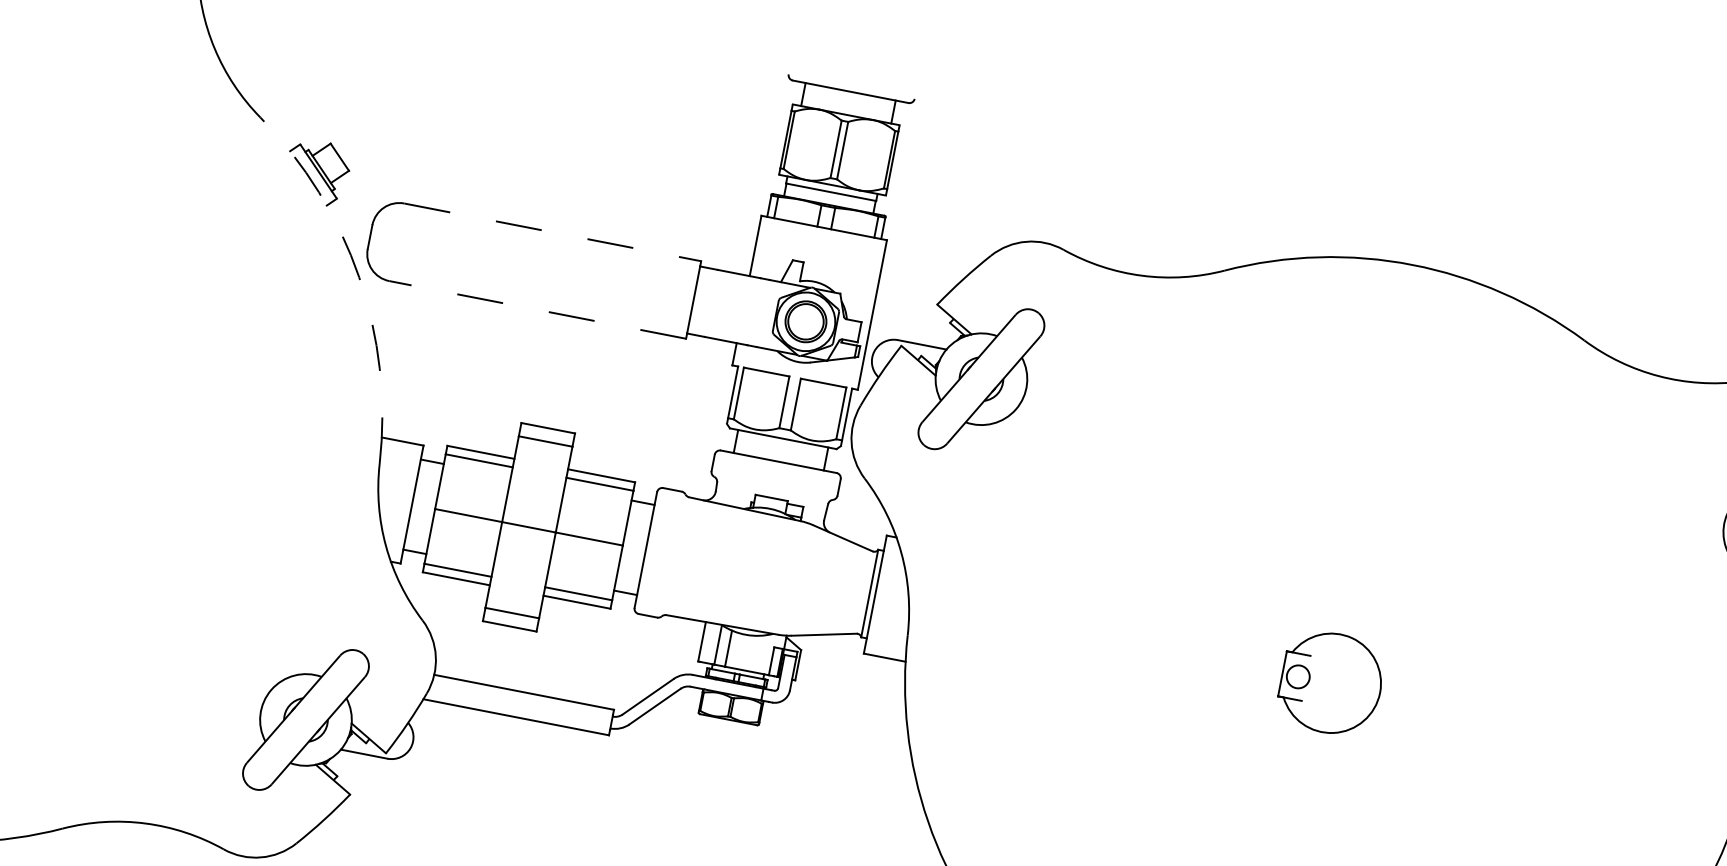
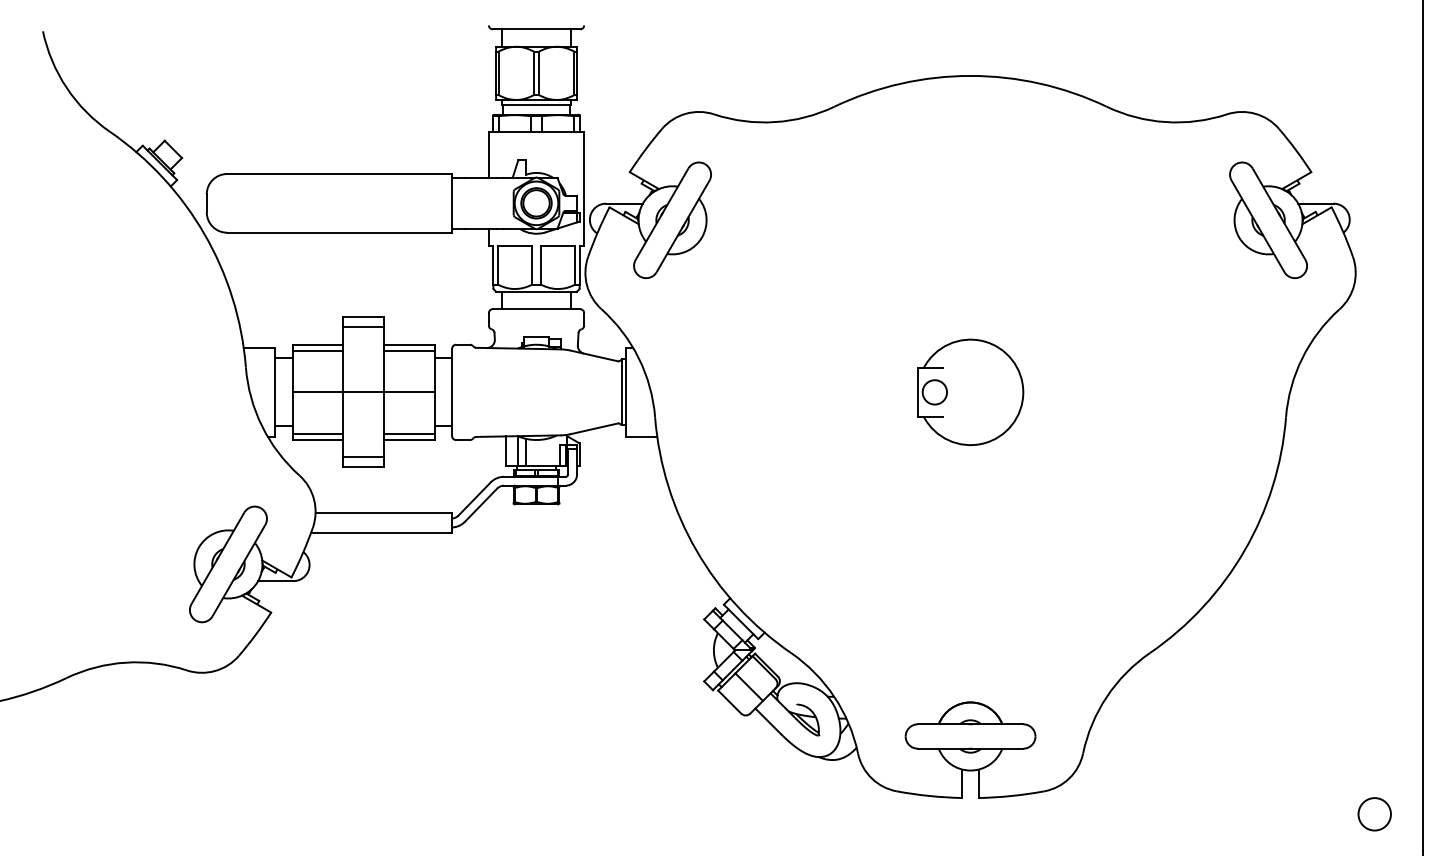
line: (552, 233) -> (339, 174), dashed -> solid
arc: (359, 277) -> (204, 234), dashed -> solid
line: (536, 309) -> (338, 232), dashed -> solid
part: (1331, 683) -> (970, 392), size x1.43

